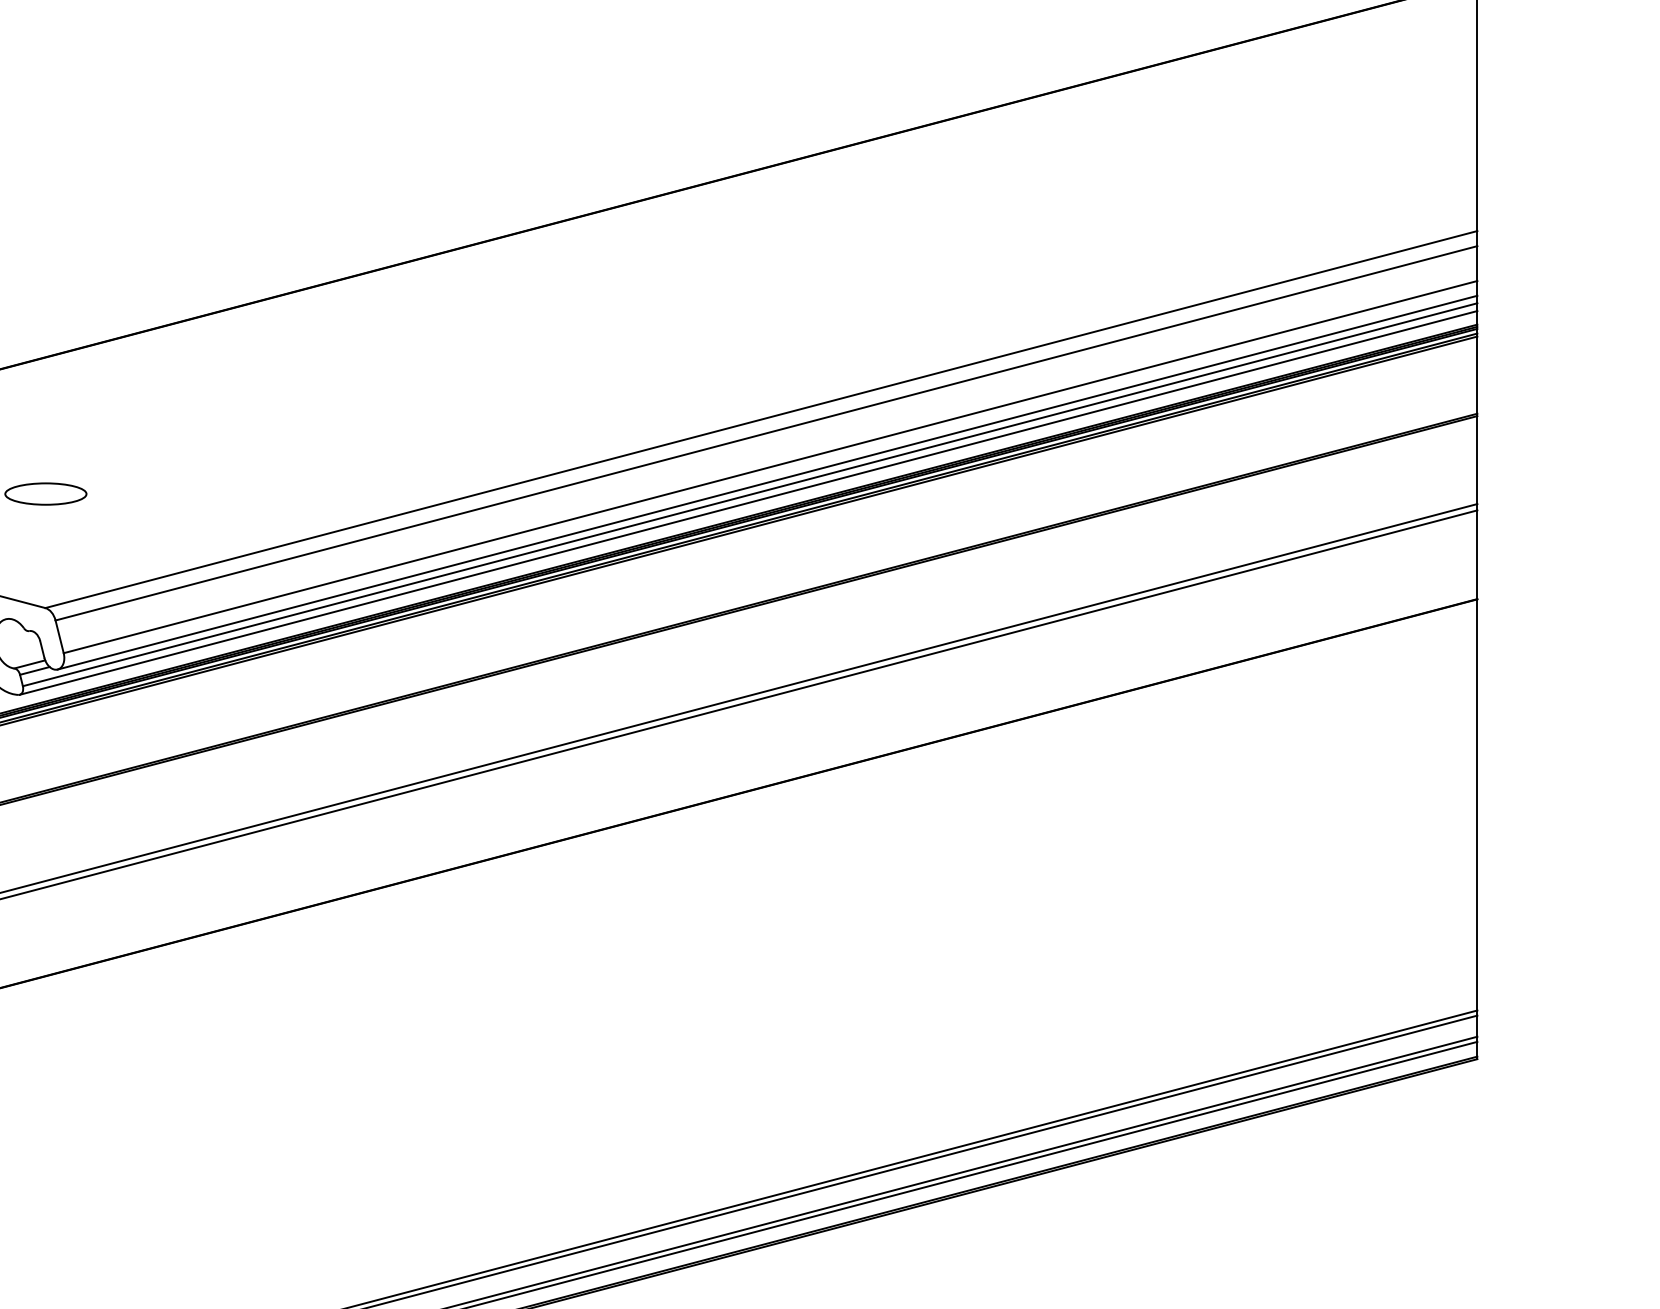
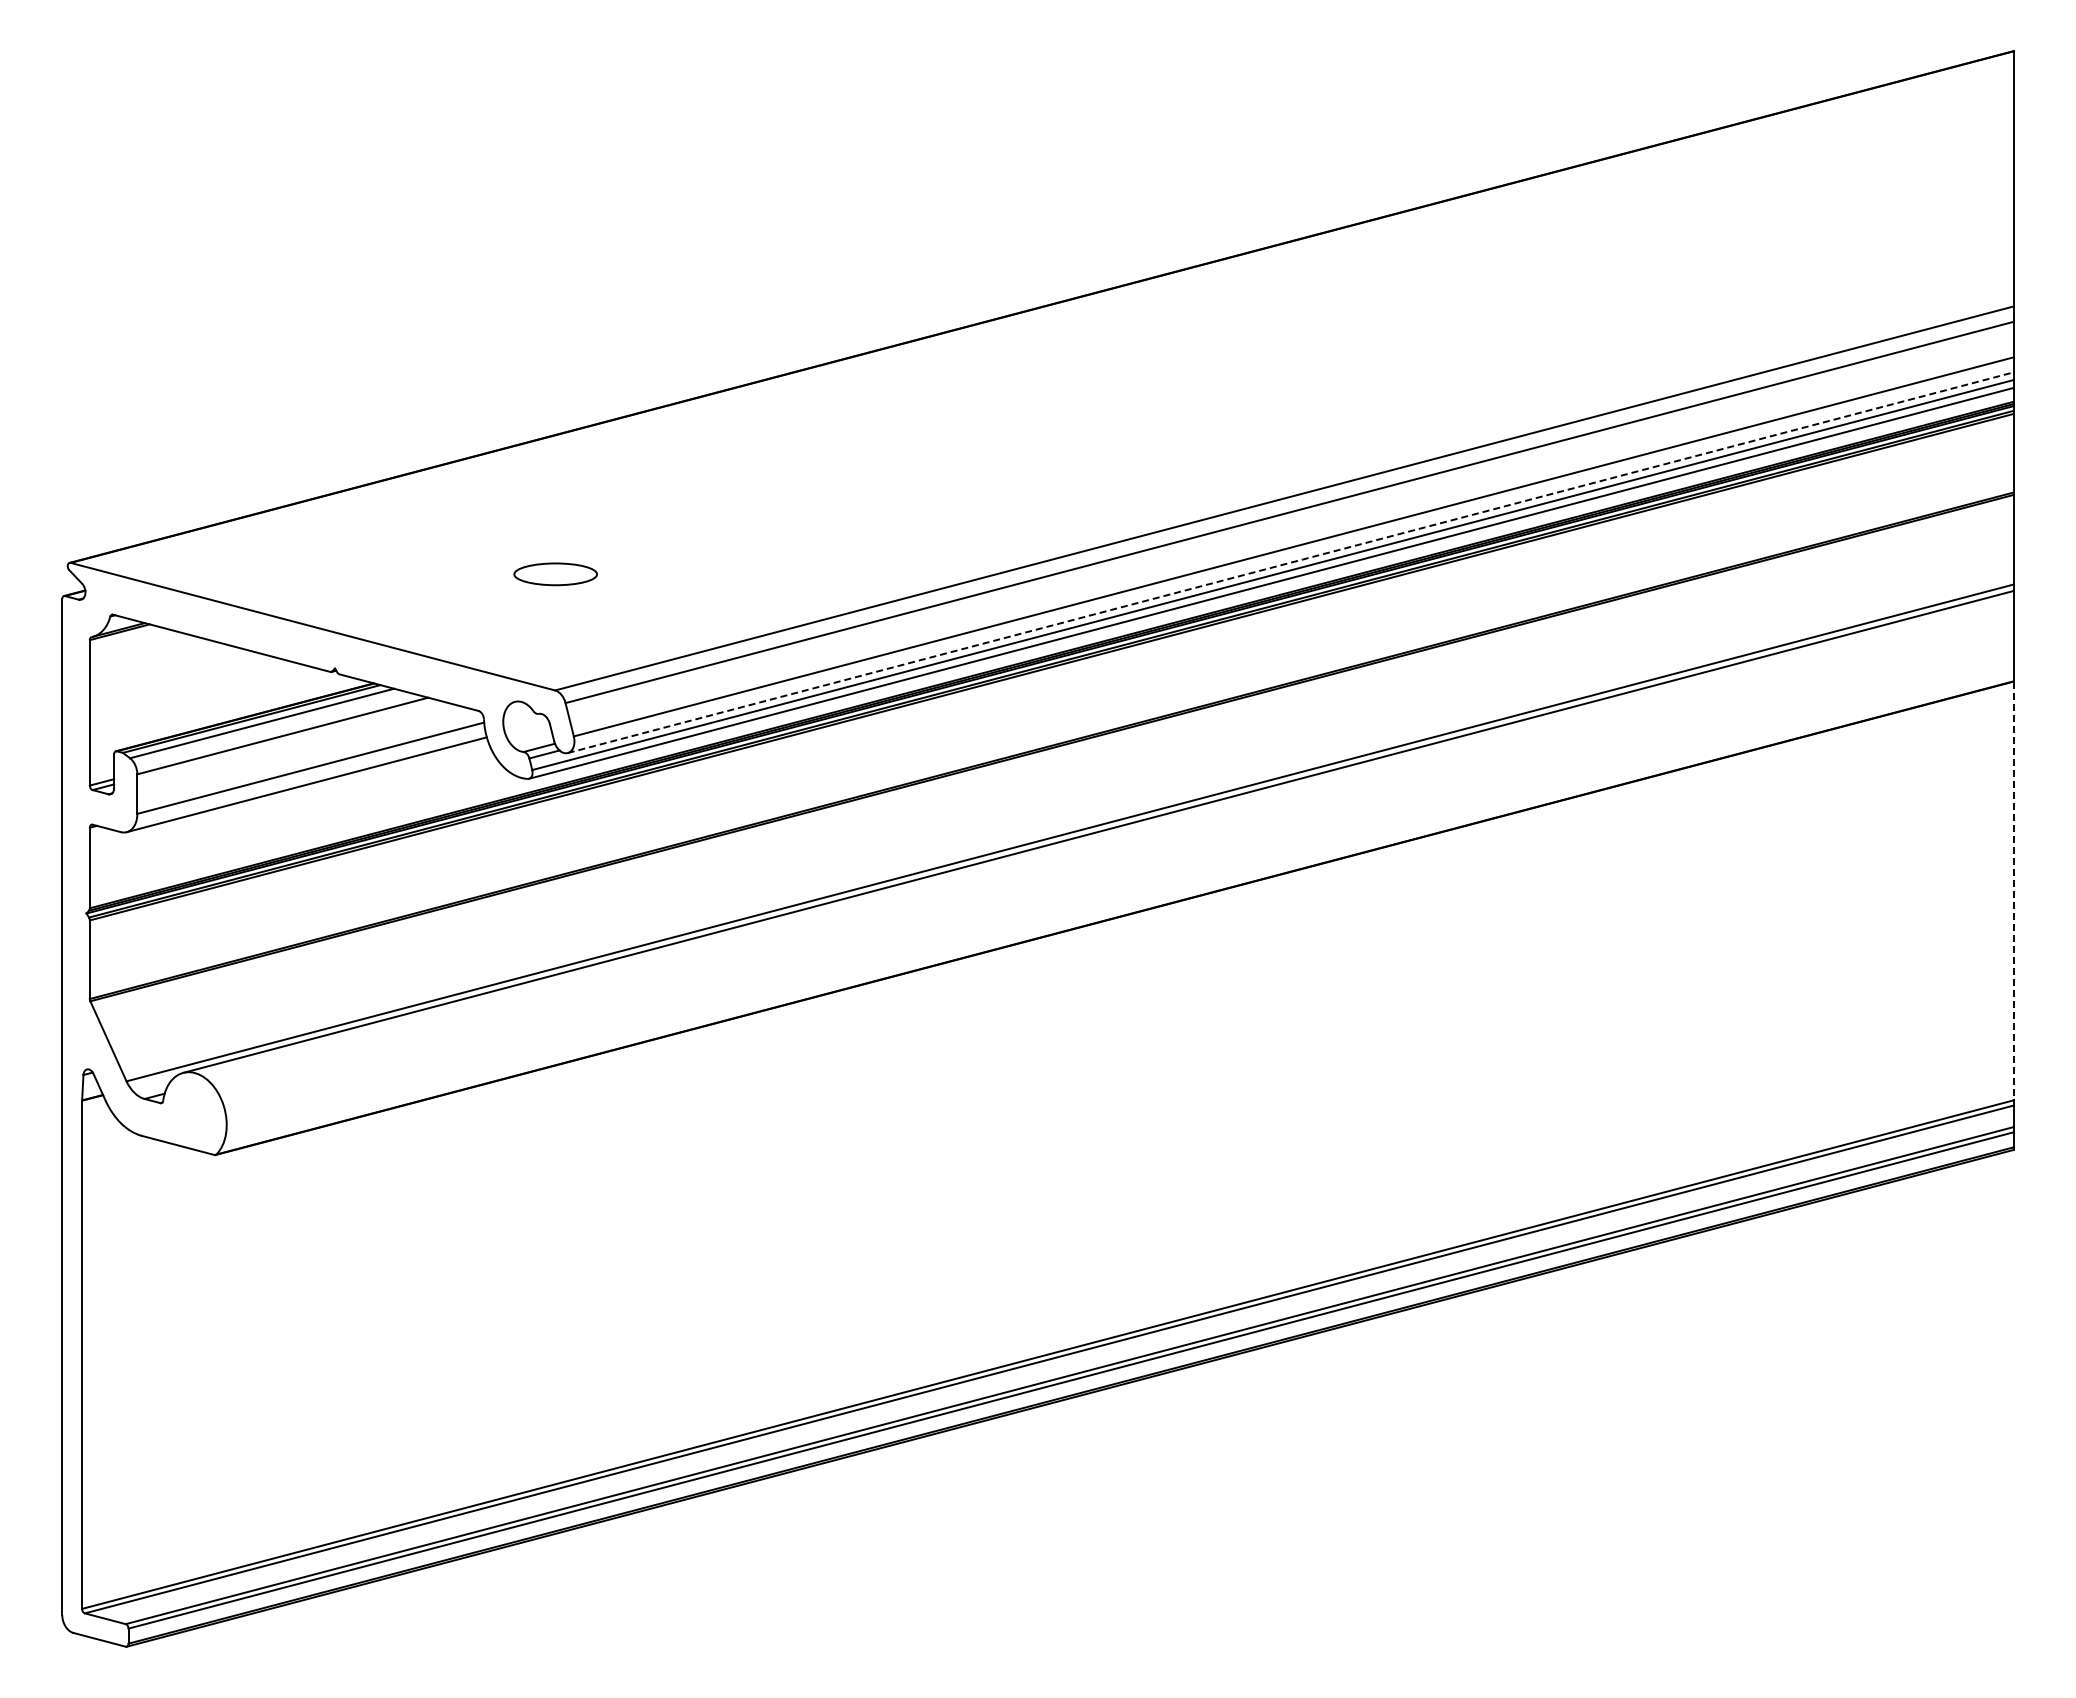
line: (767, 482) -> (1290, 562), solid -> dashed
line: (1477, 805) -> (2013, 891), solid -> dashed

